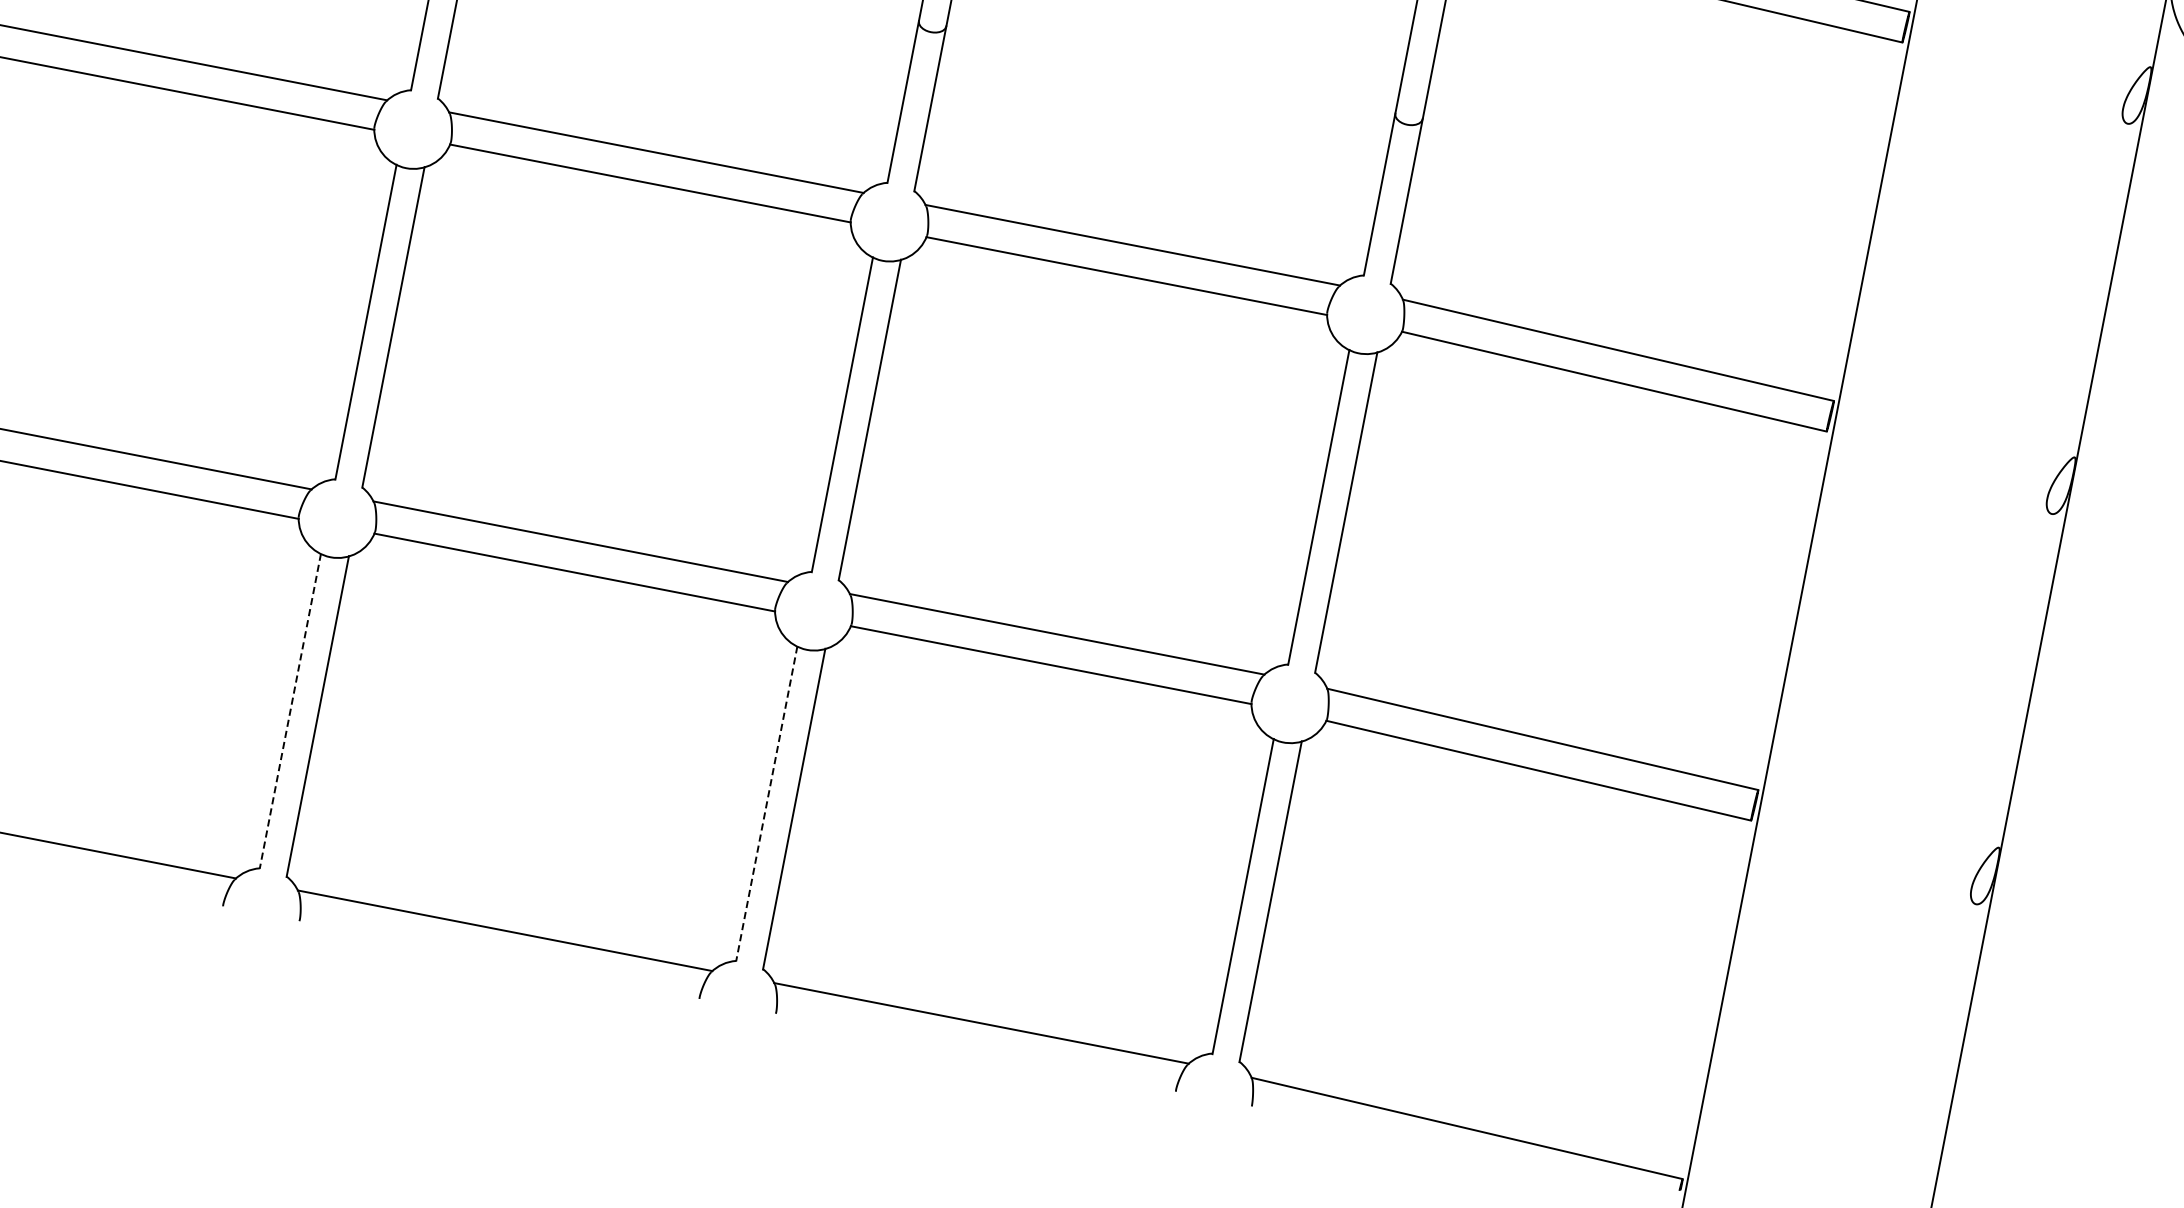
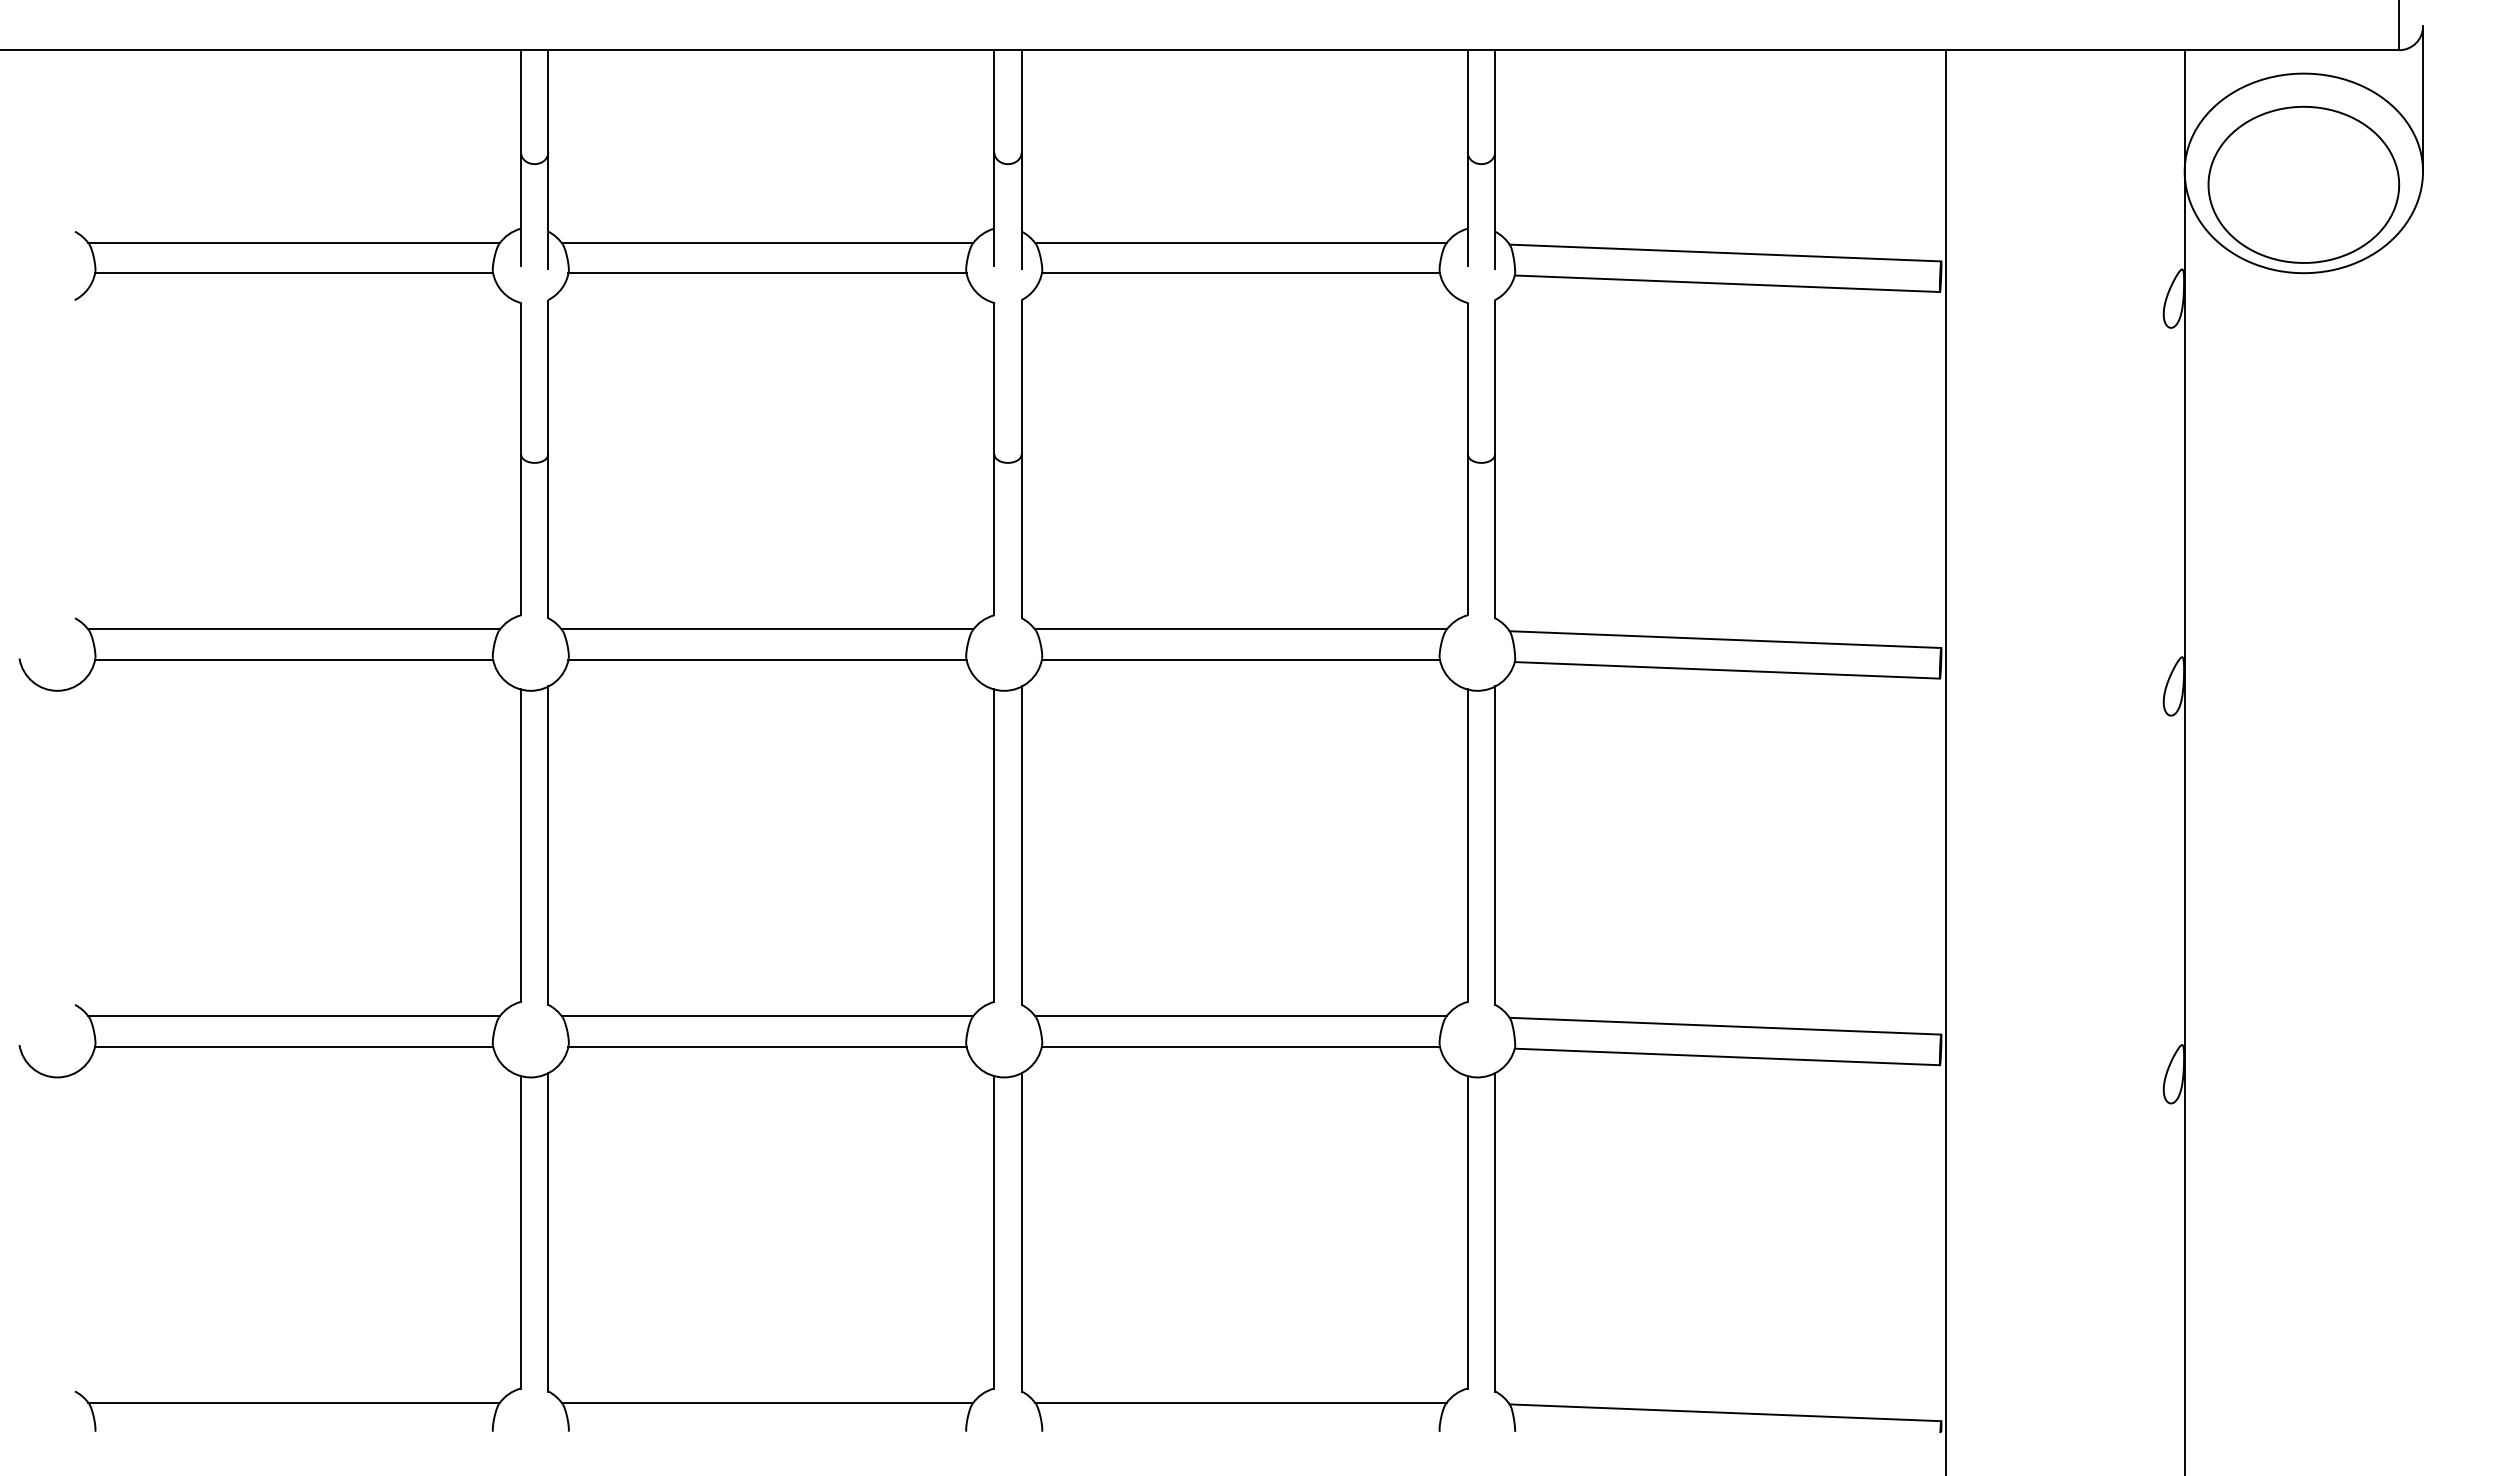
line: (290, 711) -> (521, 1232), dashed -> solid
line: (766, 804) -> (994, 1232), dashed -> solid

